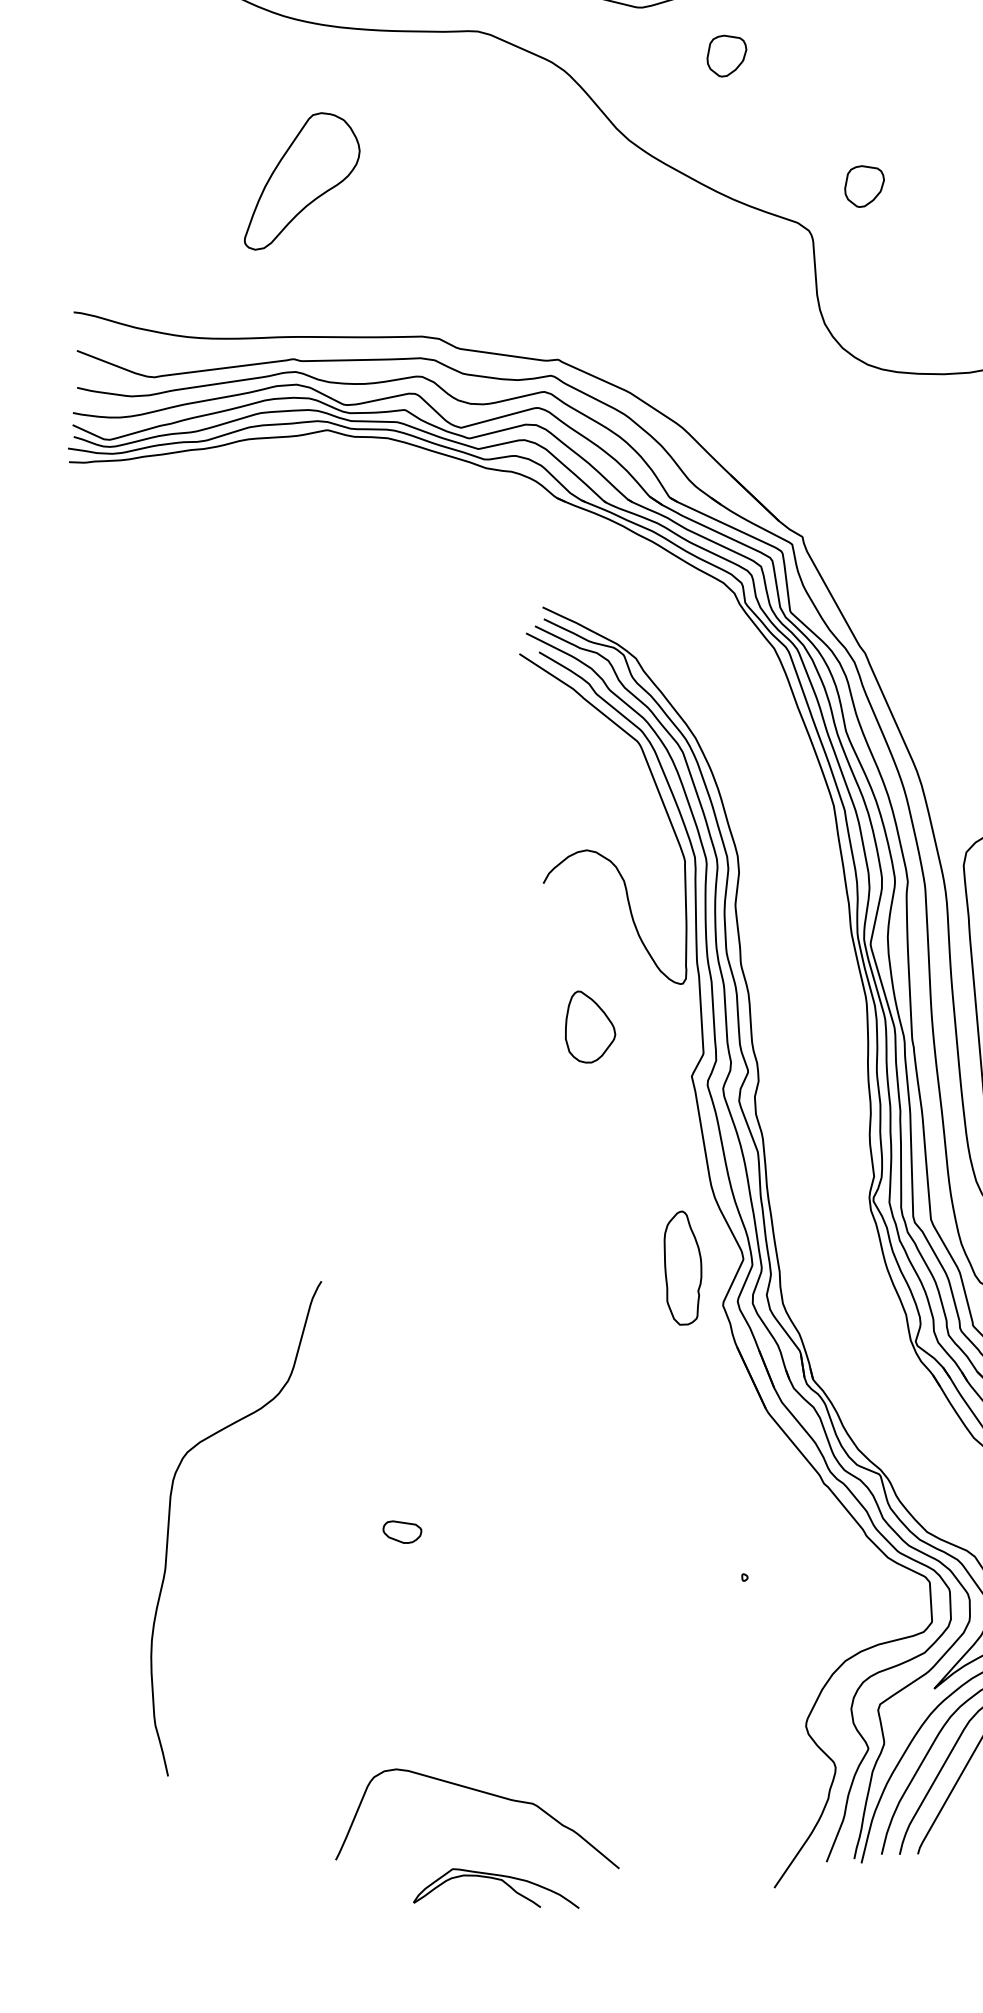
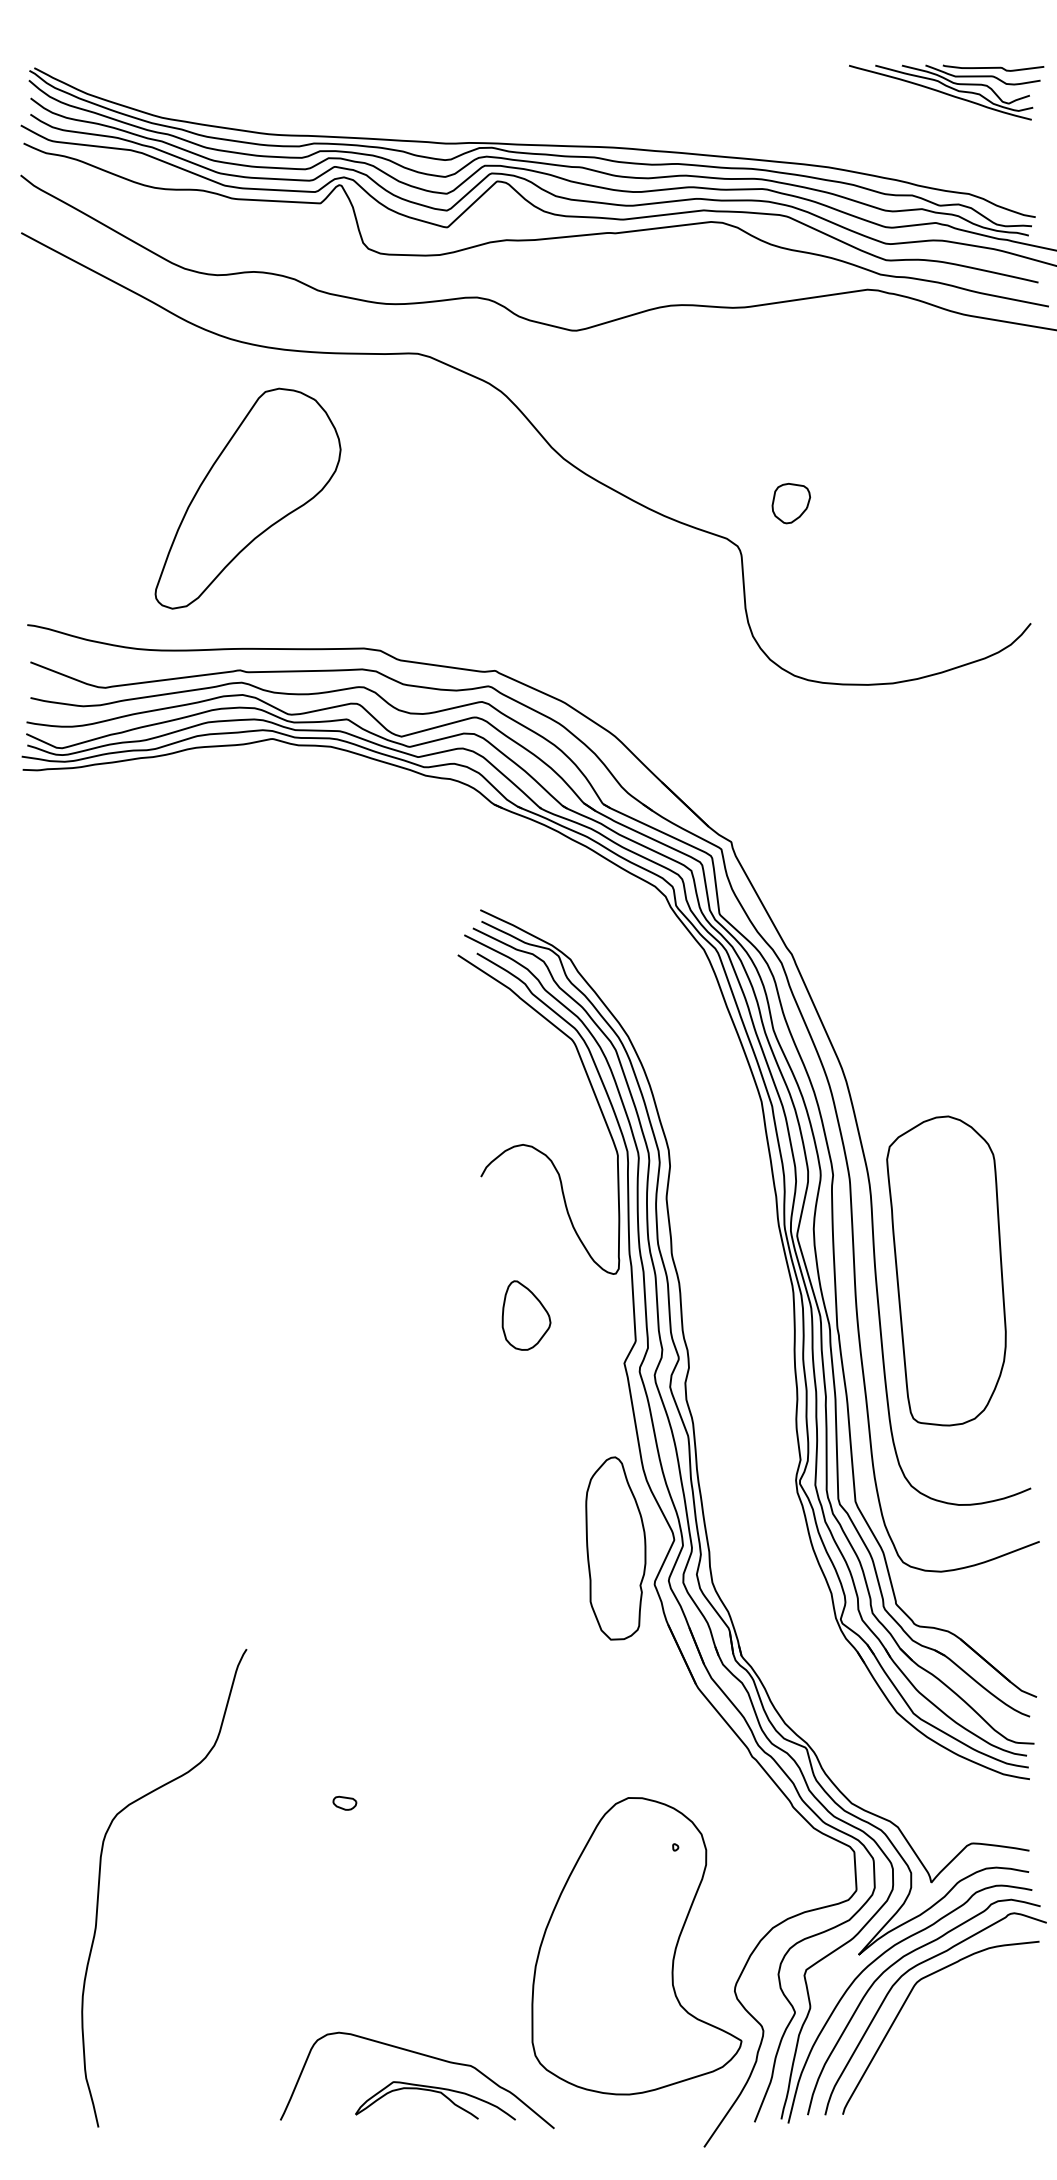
part: (727, 56) -> (658, 377), removed
part: (301, 181) -> (247, 498), size x1.67
part: (682, 1268) -> (615, 1548), size x1.67
curve: (170, 1520) -> (100, 1880), moved
part: (402, 1531) -> (344, 1802), size x0.62
part: (704, 1680) -> (636, 1946), added
part: (496, 1879) -> (435, 2092), moved

